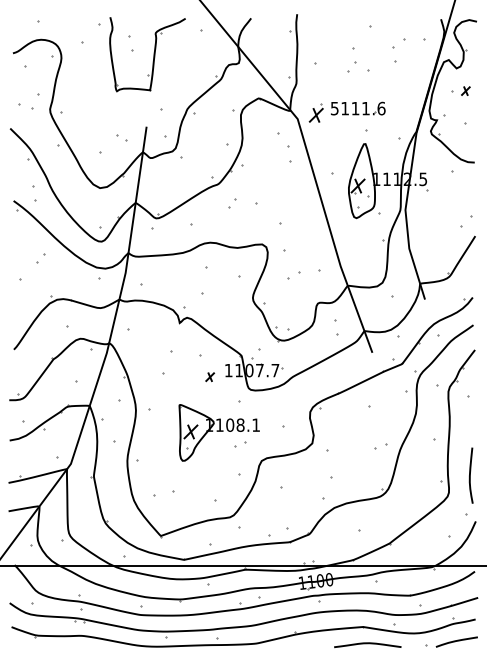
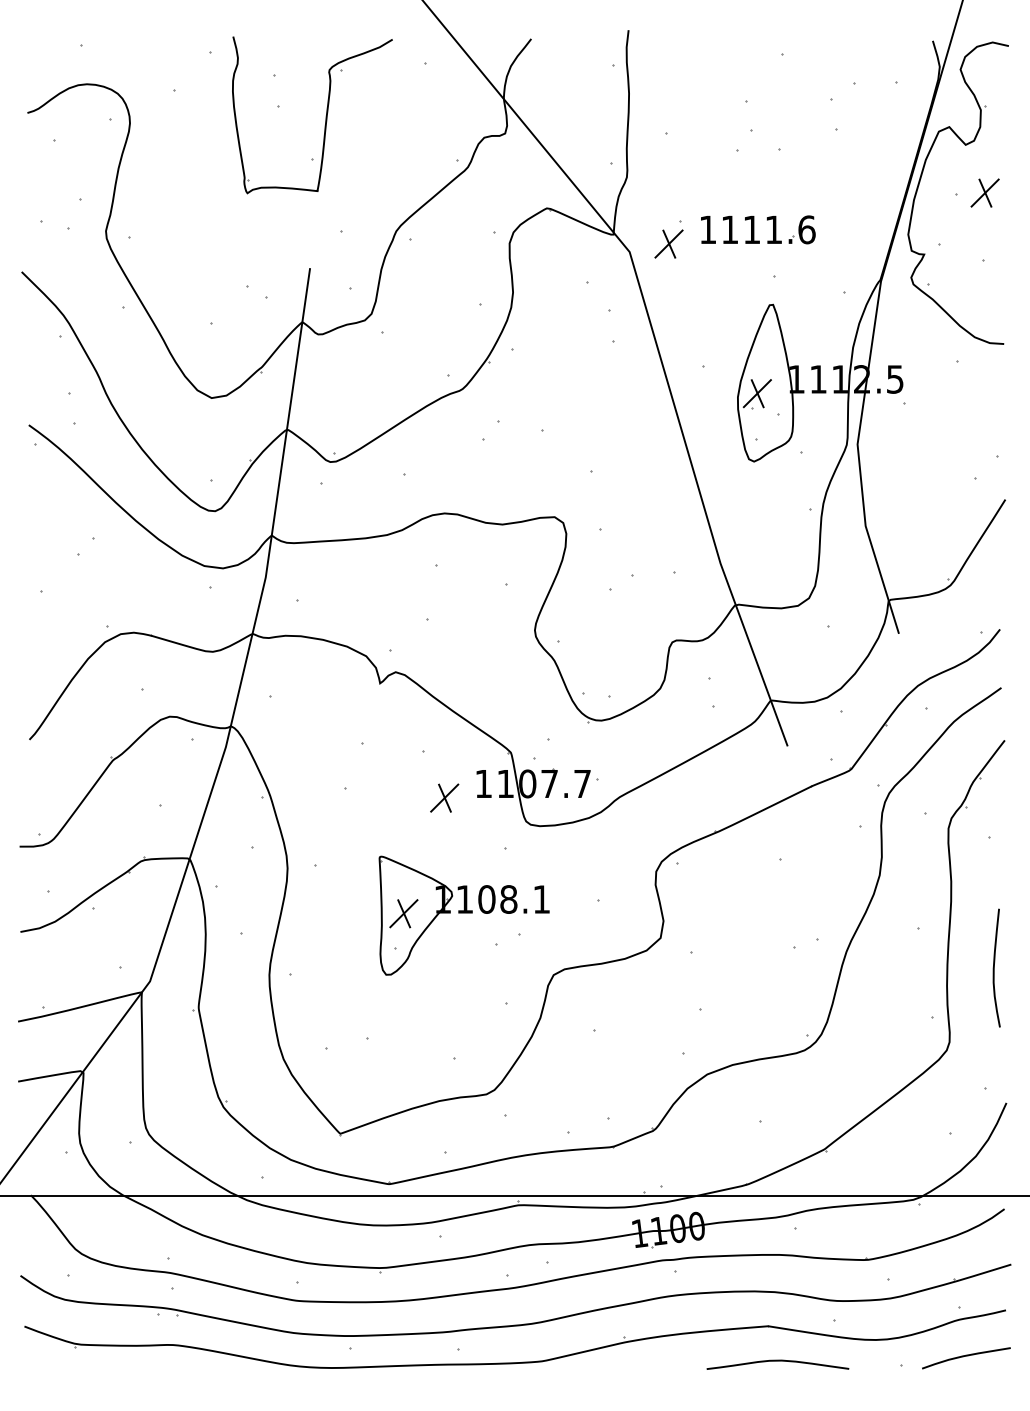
part: (465, 90) -> (984, 191), size x1.67
text: (334, 108) -> (707, 229), 5111.6 -> 1111.6
part: (209, 376) -> (443, 796), size x1.67
curve: (470, 475) -> (995, 967), moved

